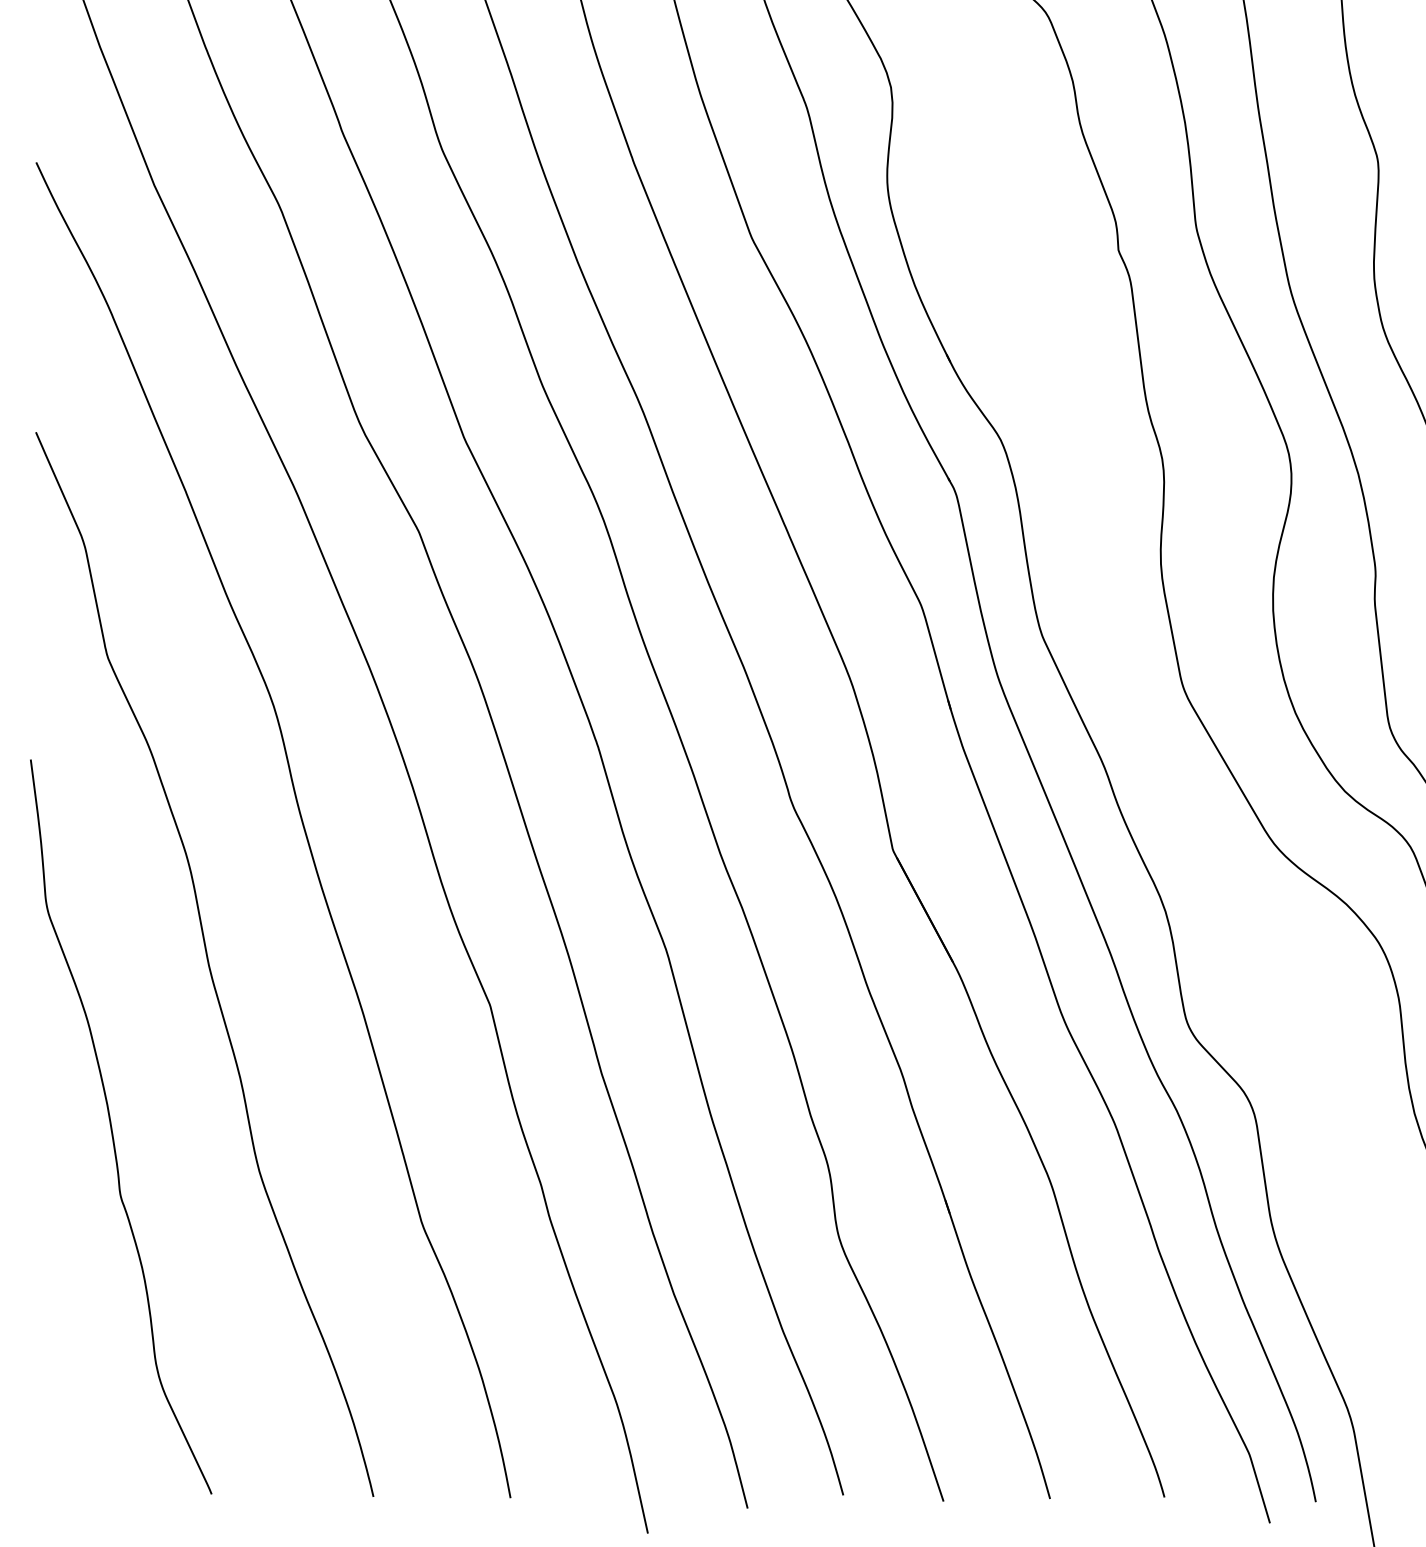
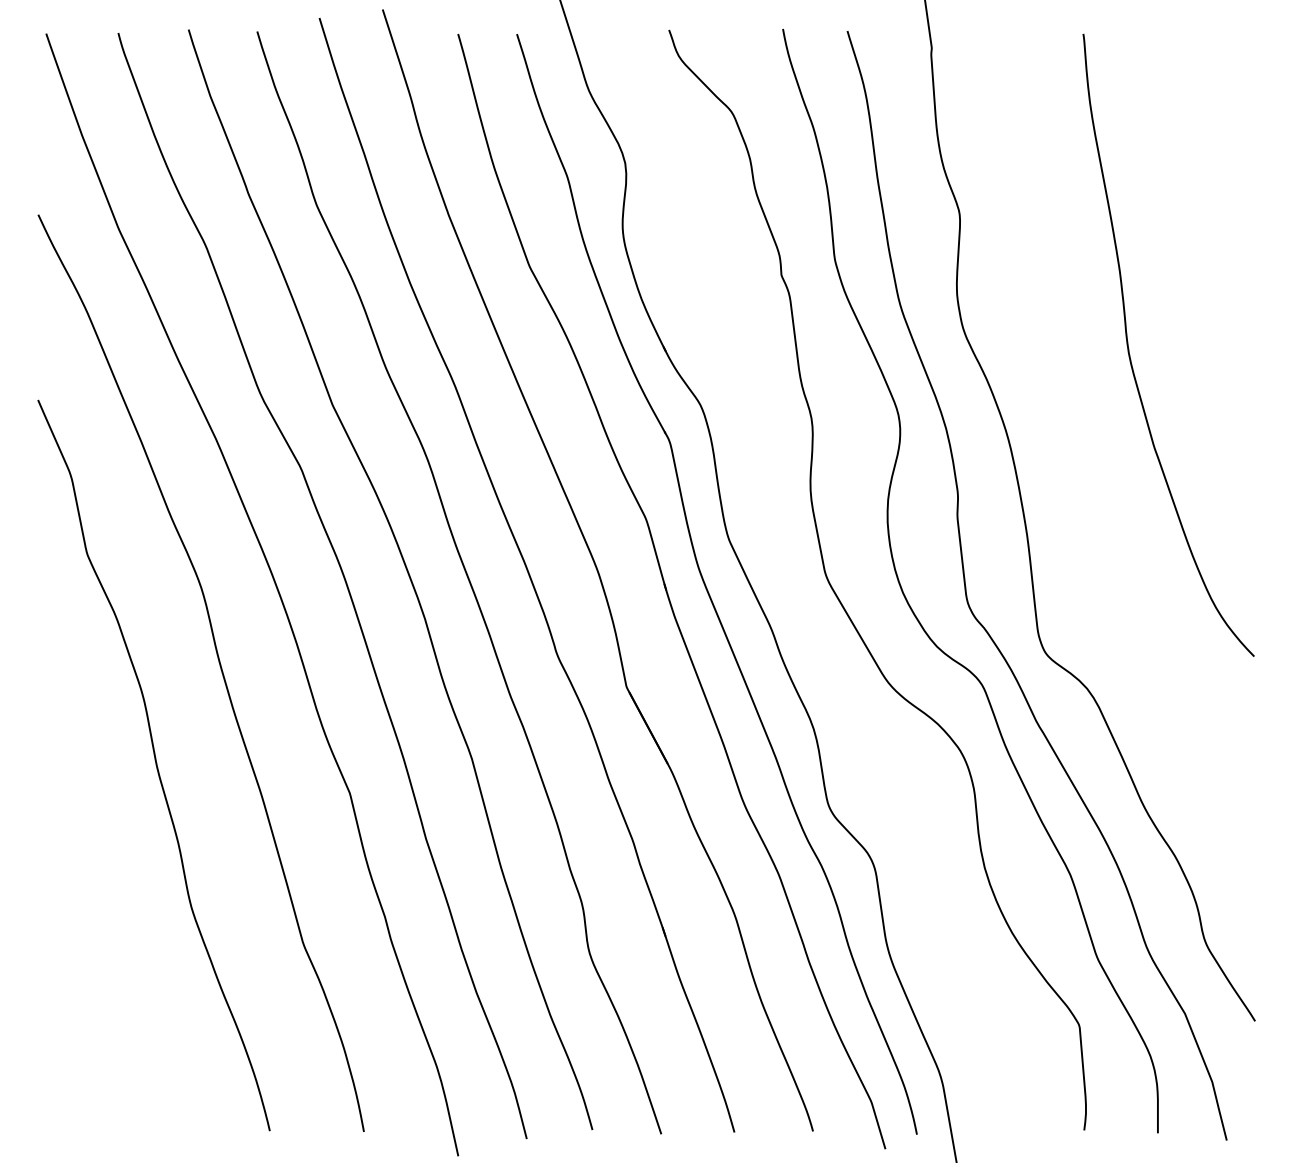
curve: (113, 1130) -> (91, 879), removed

